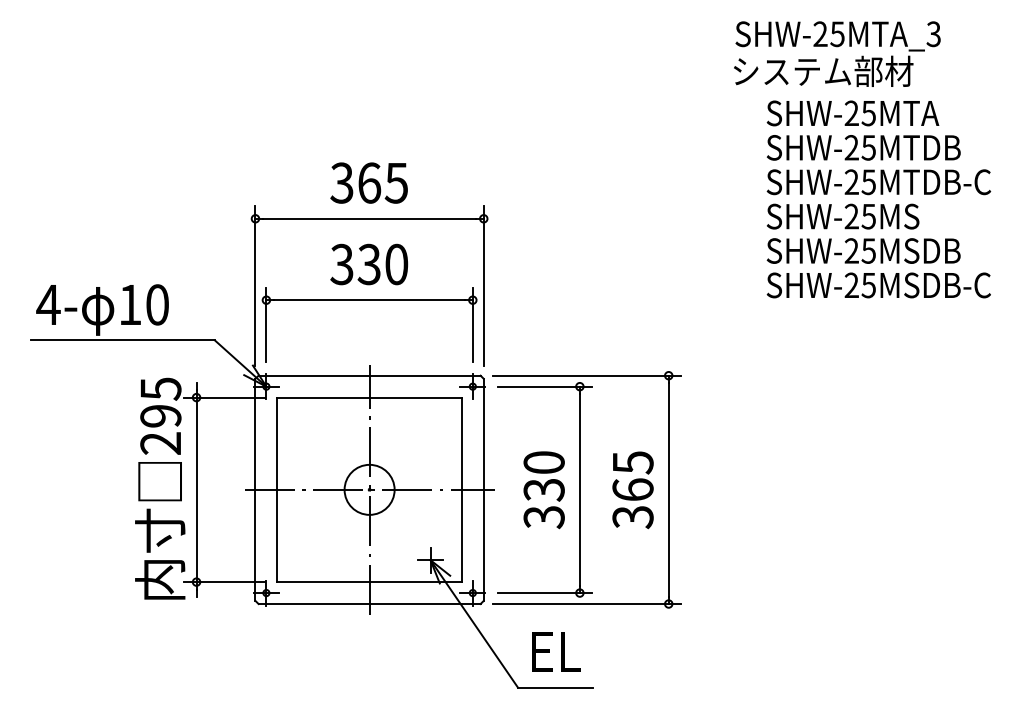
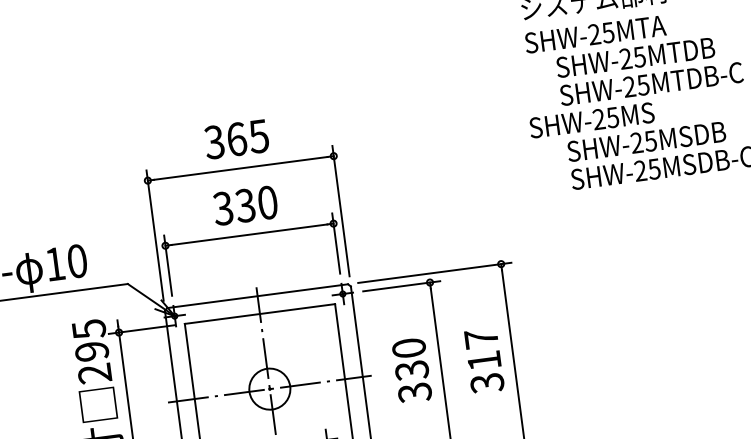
text: (852, 113) -> (595, 34), moved
text: (842, 216) -> (591, 120), moved
text: (632, 475) -> (482, 349), 365 -> 317

